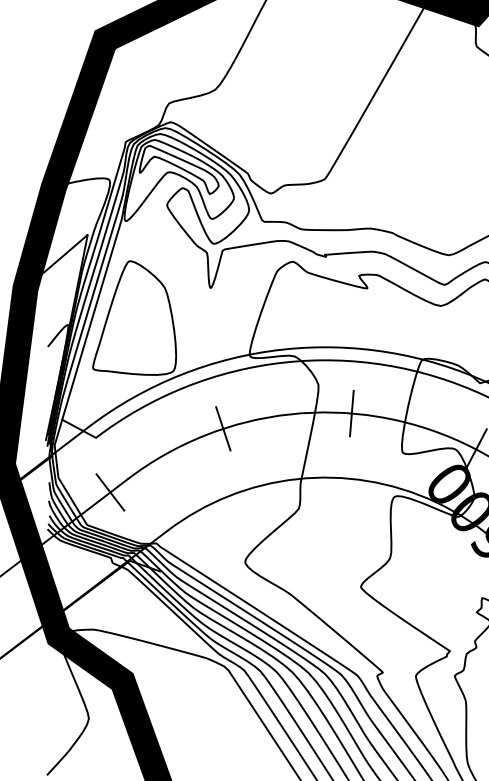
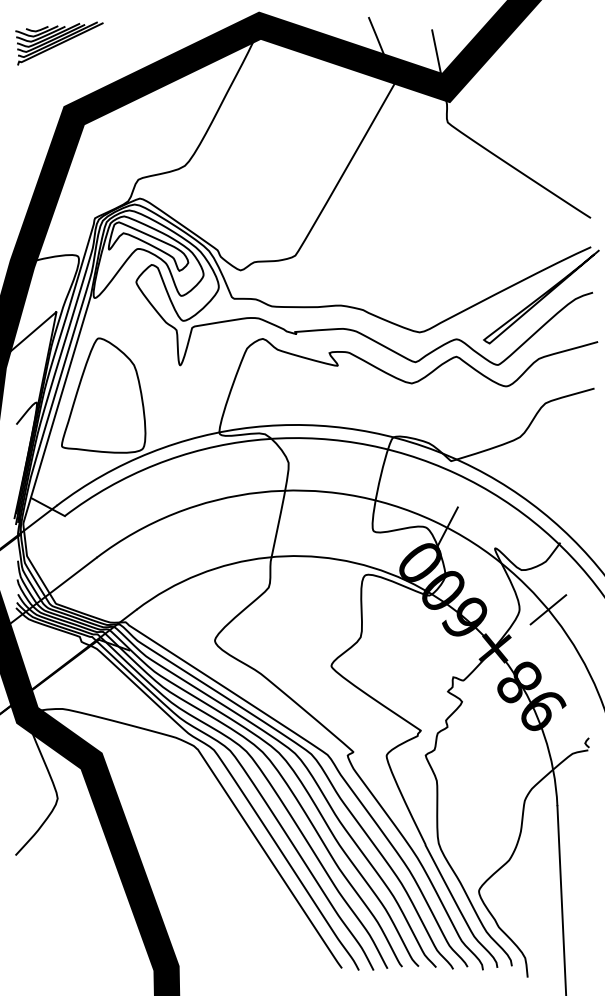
line: (352, 413) -> (322, 491), removed
line: (222, 428) -> (192, 506), removed
line: (110, 491) -> (79, 570), removed

